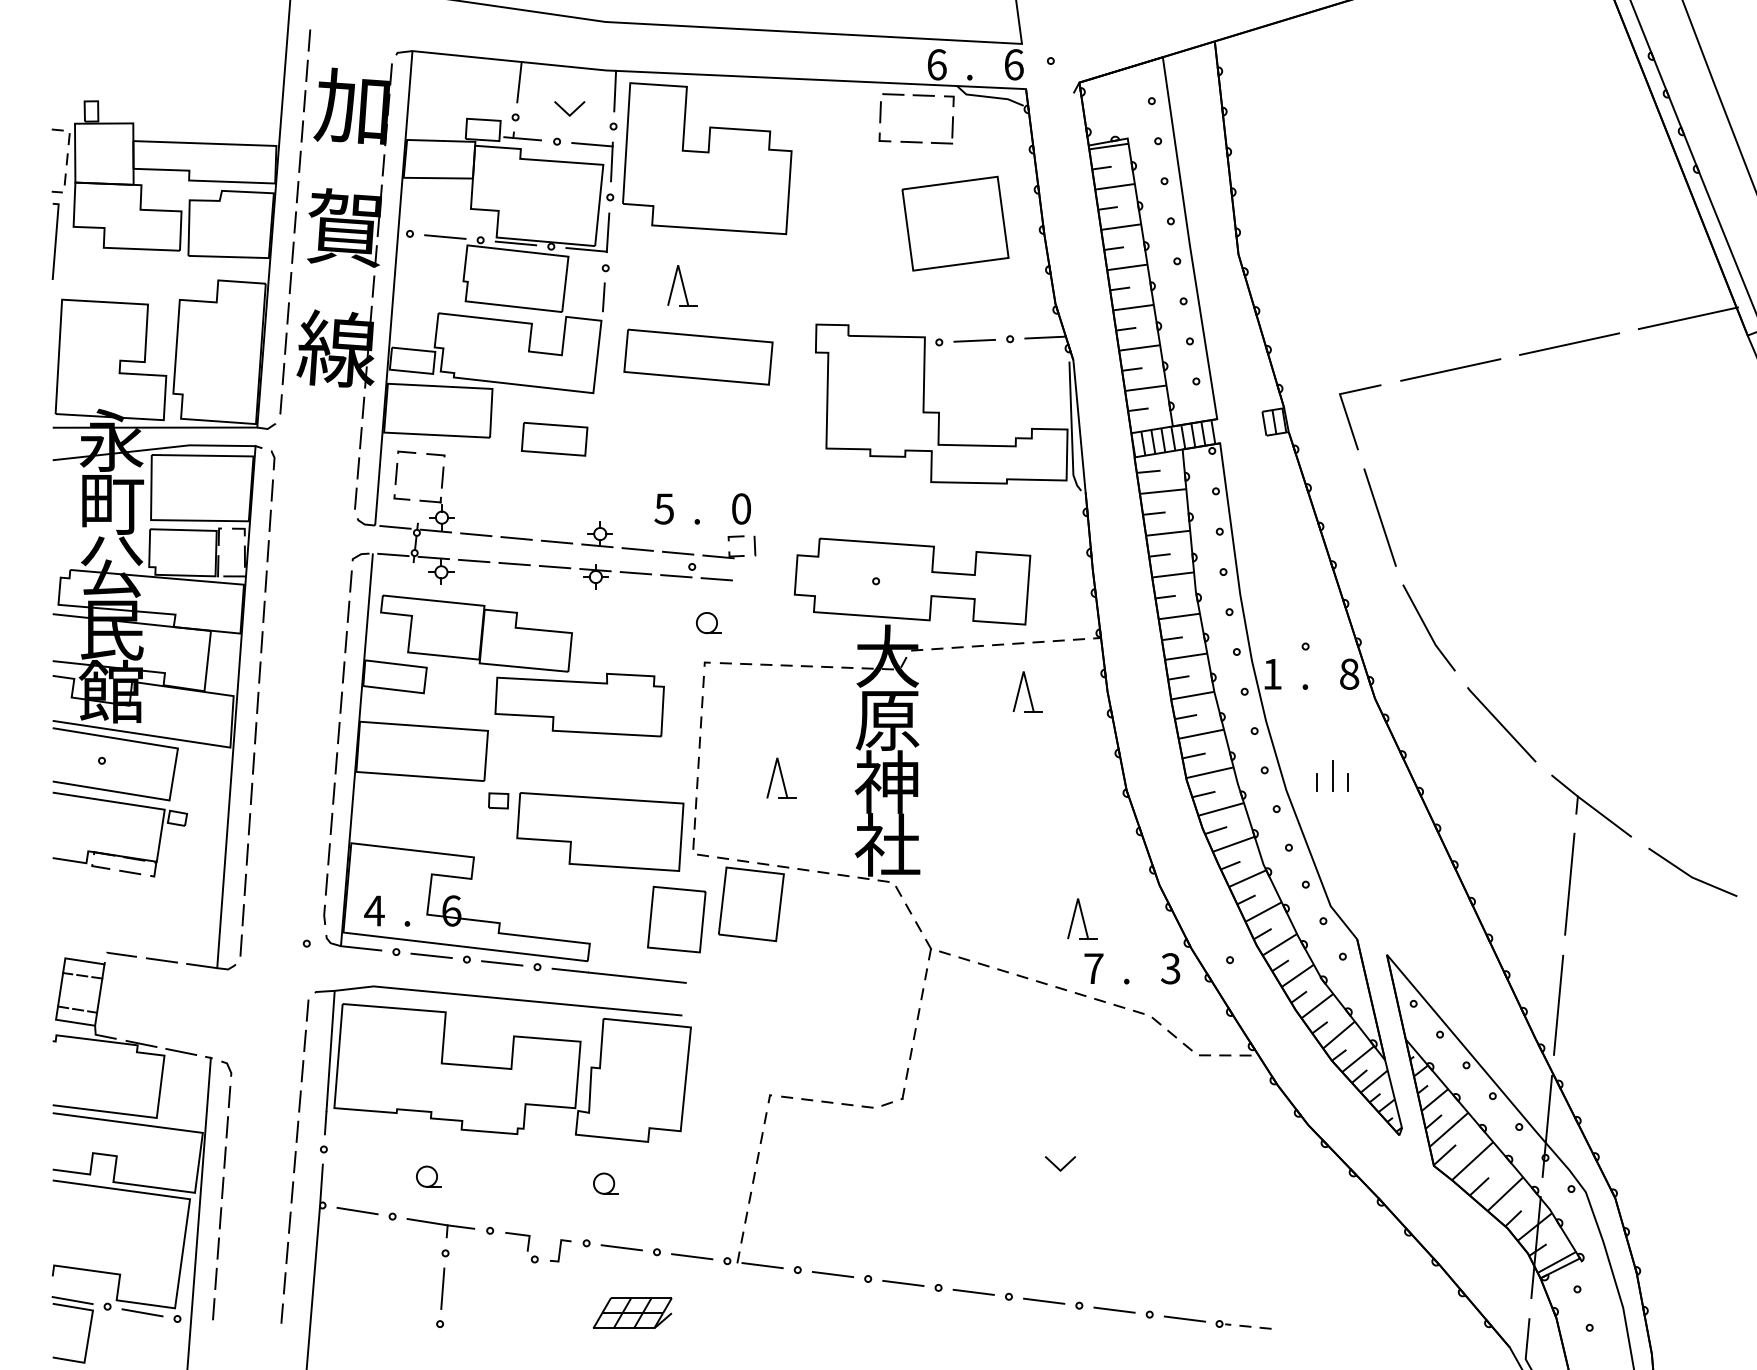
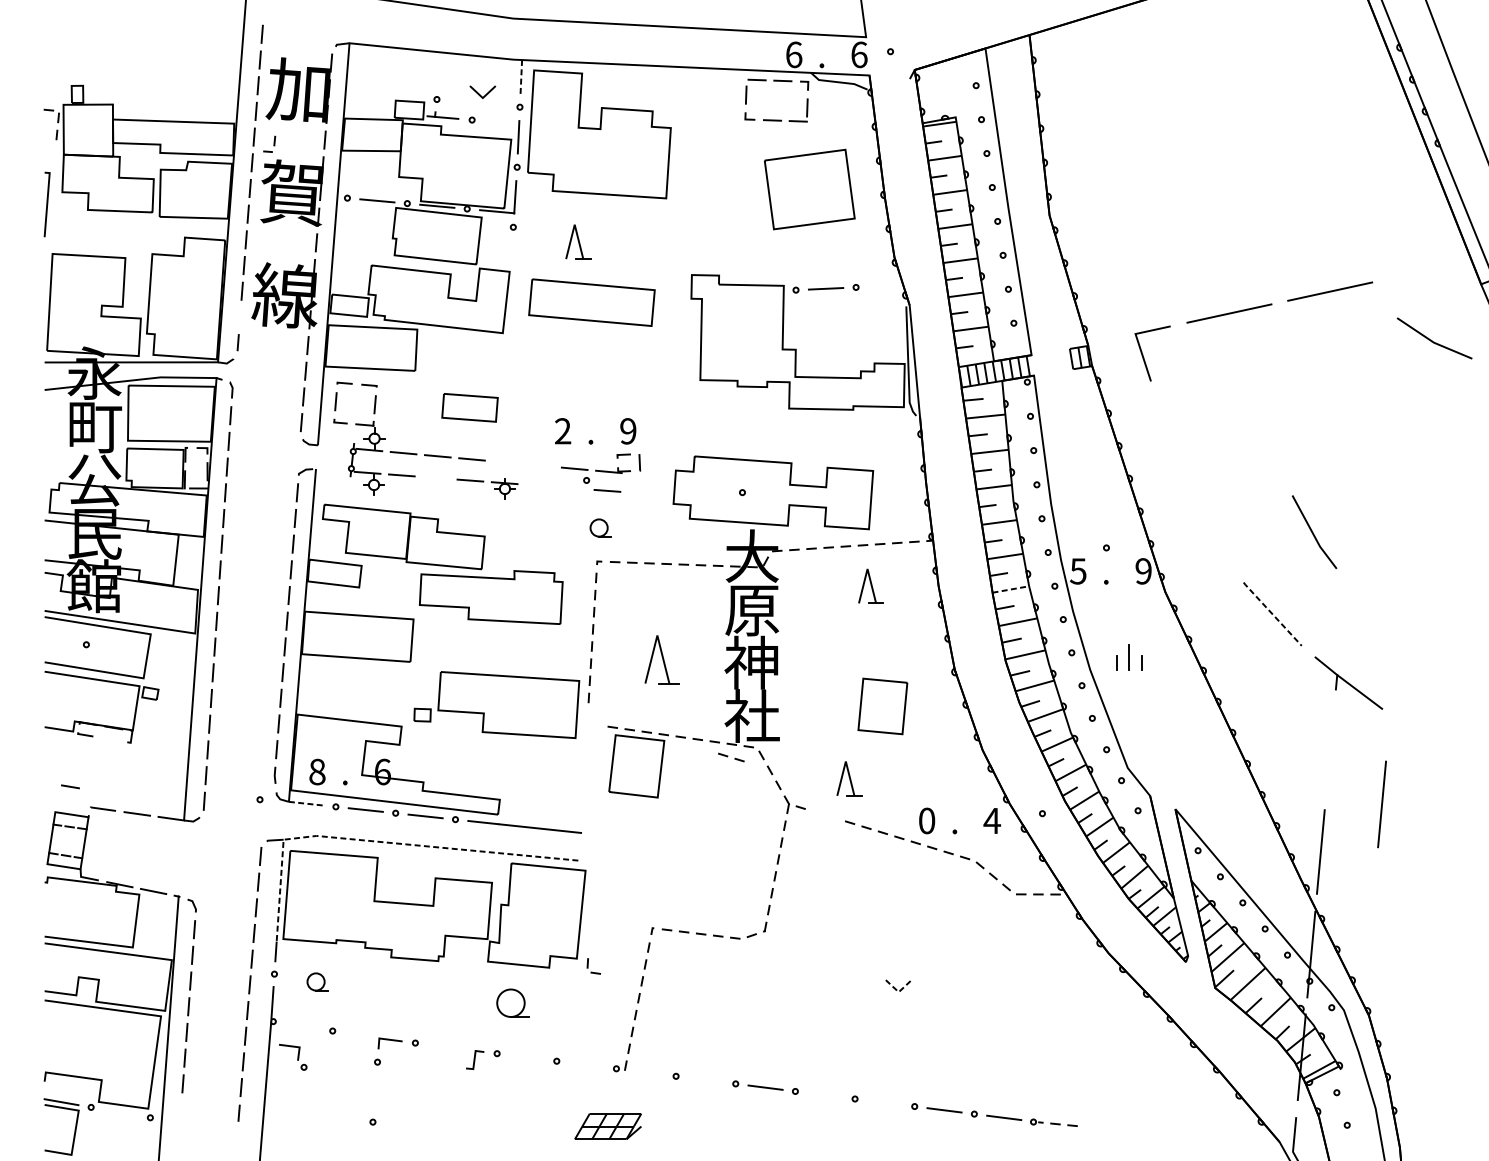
line: (519, 82) -> (440, 69), removed
line: (615, 91) -> (521, 77), solid -> dashed
line: (592, 144) -> (502, 122), removed
part: (58, 183) -> (269, 144), moved
line: (603, 297) -> (511, 252), removed
line: (1687, 318) -> (1430, 269), removed
line: (1045, 337) -> (886, 285), removed
line: (283, 373) -> (240, 316), removed
part: (554, 438) -> (469, 407), moved
text: (663, 508) -> (562, 430), 5 -> 2
text: (741, 508) -> (628, 430), 0 -> 9
line: (1379, 517) -> (1169, 438), removed
line: (395, 527) -> (335, 447), removed
part: (597, 534) -> (506, 452), removed
line: (637, 549) -> (540, 465), removed
line: (393, 554) -> (333, 469), removed
line: (514, 563) -> (436, 477), removed
line: (635, 573) -> (538, 486), removed
line: (676, 576) -> (573, 488), removed
line: (1427, 627) -> (1313, 531), moved
text: (1349, 673) -> (1143, 570), 8 -> 9
text: (1271, 674) -> (1077, 571), 1 -> 5
line: (1192, 695) -> (1010, 589), solid -> dashed
line: (1501, 724) -> (1272, 613), solid -> dashed
part: (781, 777) -> (662, 658), size x1.4
part: (498, 800) -> (422, 714), moved
part: (700, 847) -> (593, 966), moved
line: (130, 872) -> (70, 786), moved
line: (1691, 875) -> (1433, 341), moved
line: (1569, 883) -> (1381, 803), moved
text: (374, 910) -> (317, 771), 4 -> 8
part: (1082, 918) -> (849, 778), moved
part: (676, 919) -> (882, 706), moved
line: (361, 948) -> (306, 803), solid -> dashed
part: (973, 961) -> (730, 757), moved
text: (1093, 968) -> (926, 820), 7 -> 0
text: (1170, 968) -> (991, 820), 3 -> 4
line: (446, 993) -> (378, 841), solid -> dashed
line: (1060, 1170) -> (898, 991), solid -> dashed
part: (428, 1176) -> (317, 981), moved
part: (605, 1183) -> (513, 1002), size x1.6
line: (357, 1210) -> (302, 1025), removed
line: (427, 1222) -> (362, 1036), removed
part: (521, 1247) -> (292, 1057), moved
line: (621, 1247) -> (526, 1057), removed
line: (692, 1256) -> (586, 1064), removed
line: (762, 1265) -> (646, 1072), removed
line: (832, 1274) -> (705, 1080), removed
line: (442, 1288) -> (374, 1091), removed
line: (973, 1291) -> (825, 1094), removed
line: (1044, 1300) -> (885, 1102), removed
line: (213, 1309) -> (180, 1109), removed
line: (142, 1312) -> (120, 1112), removed
part: (632, 1312) -> (608, 1125), moved

